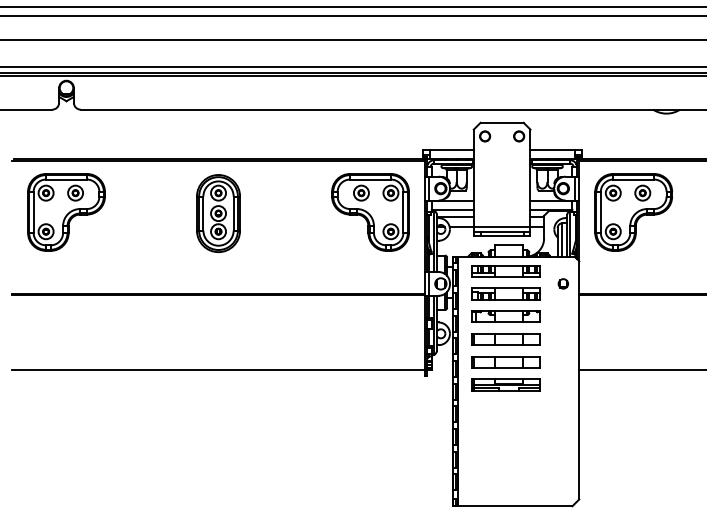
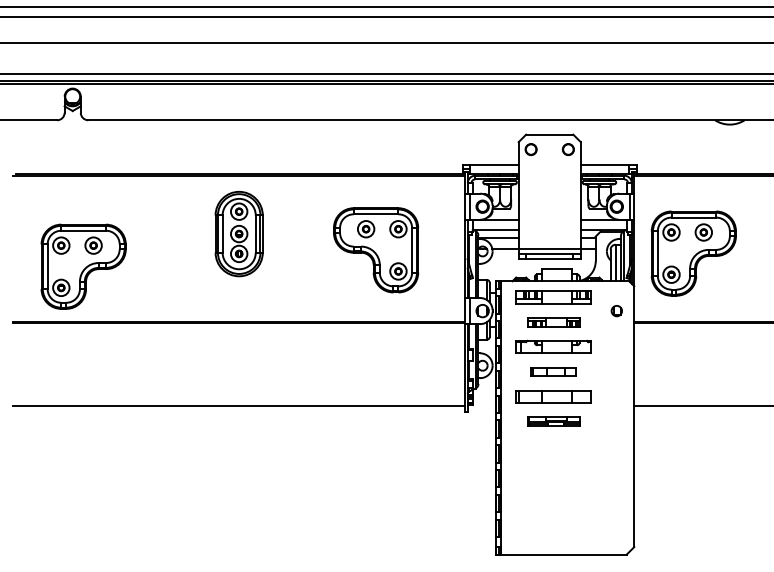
part: (66, 212) -> (83, 266), moved
part: (370, 212) -> (376, 250), moved
part: (633, 212) -> (693, 253), moved
part: (505, 293) -> (553, 321), size x0.7
part: (505, 339) -> (553, 371), size x0.6
part: (505, 384) -> (553, 421), size x0.7

